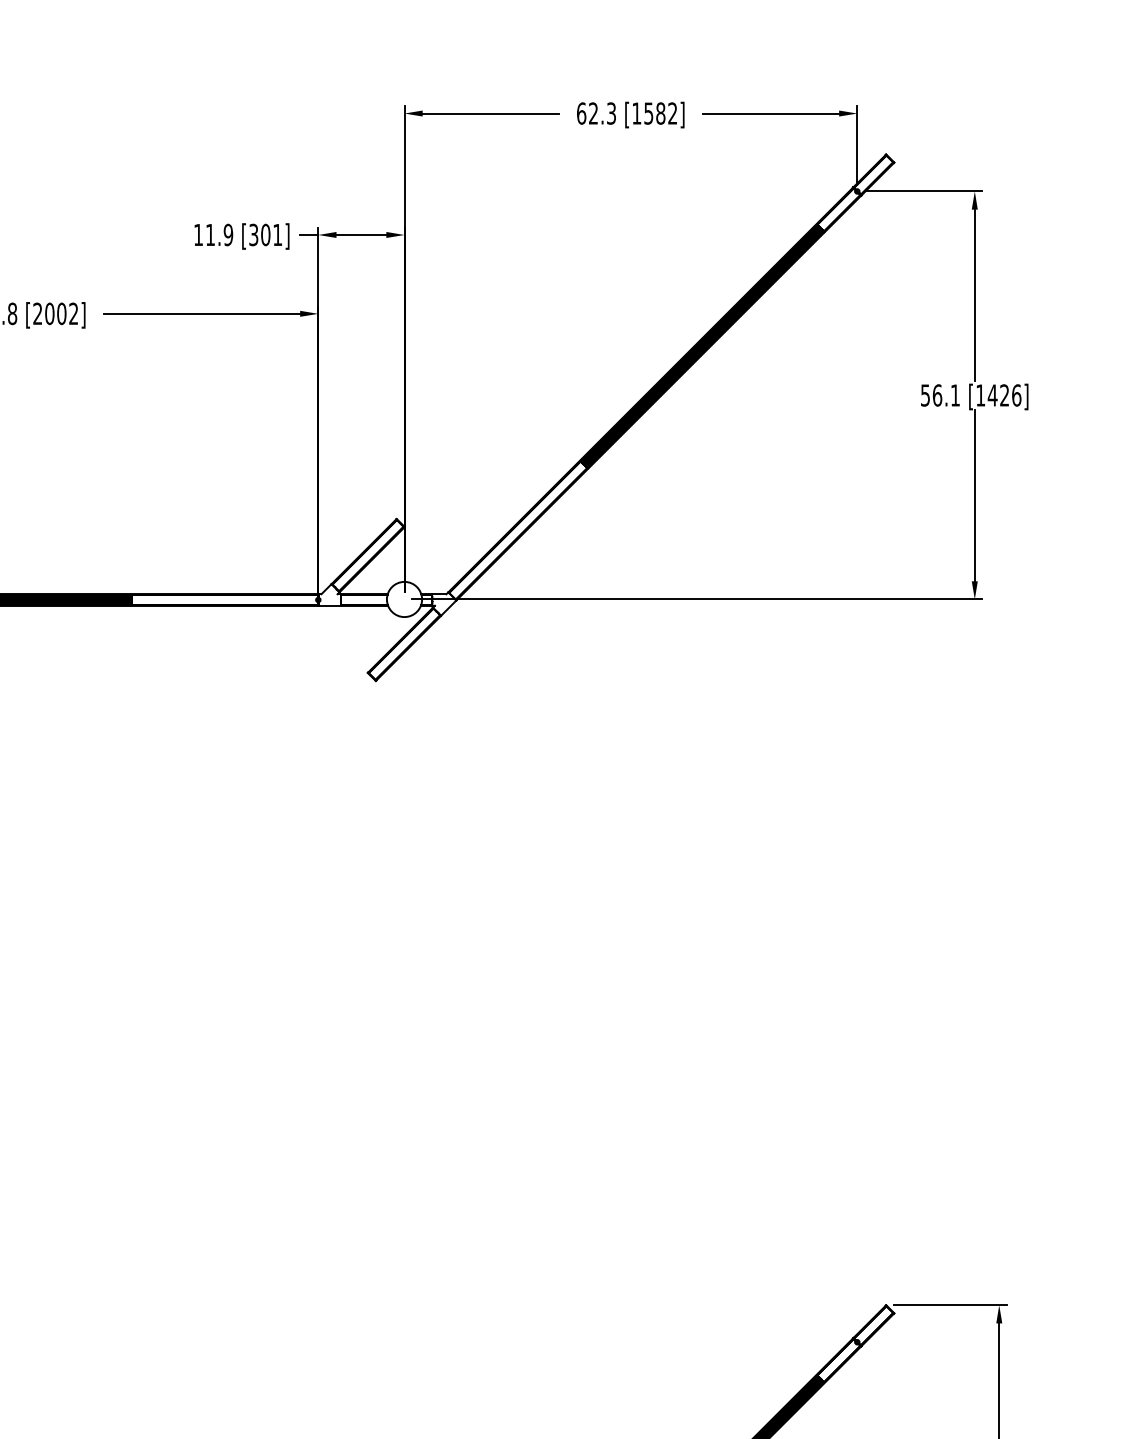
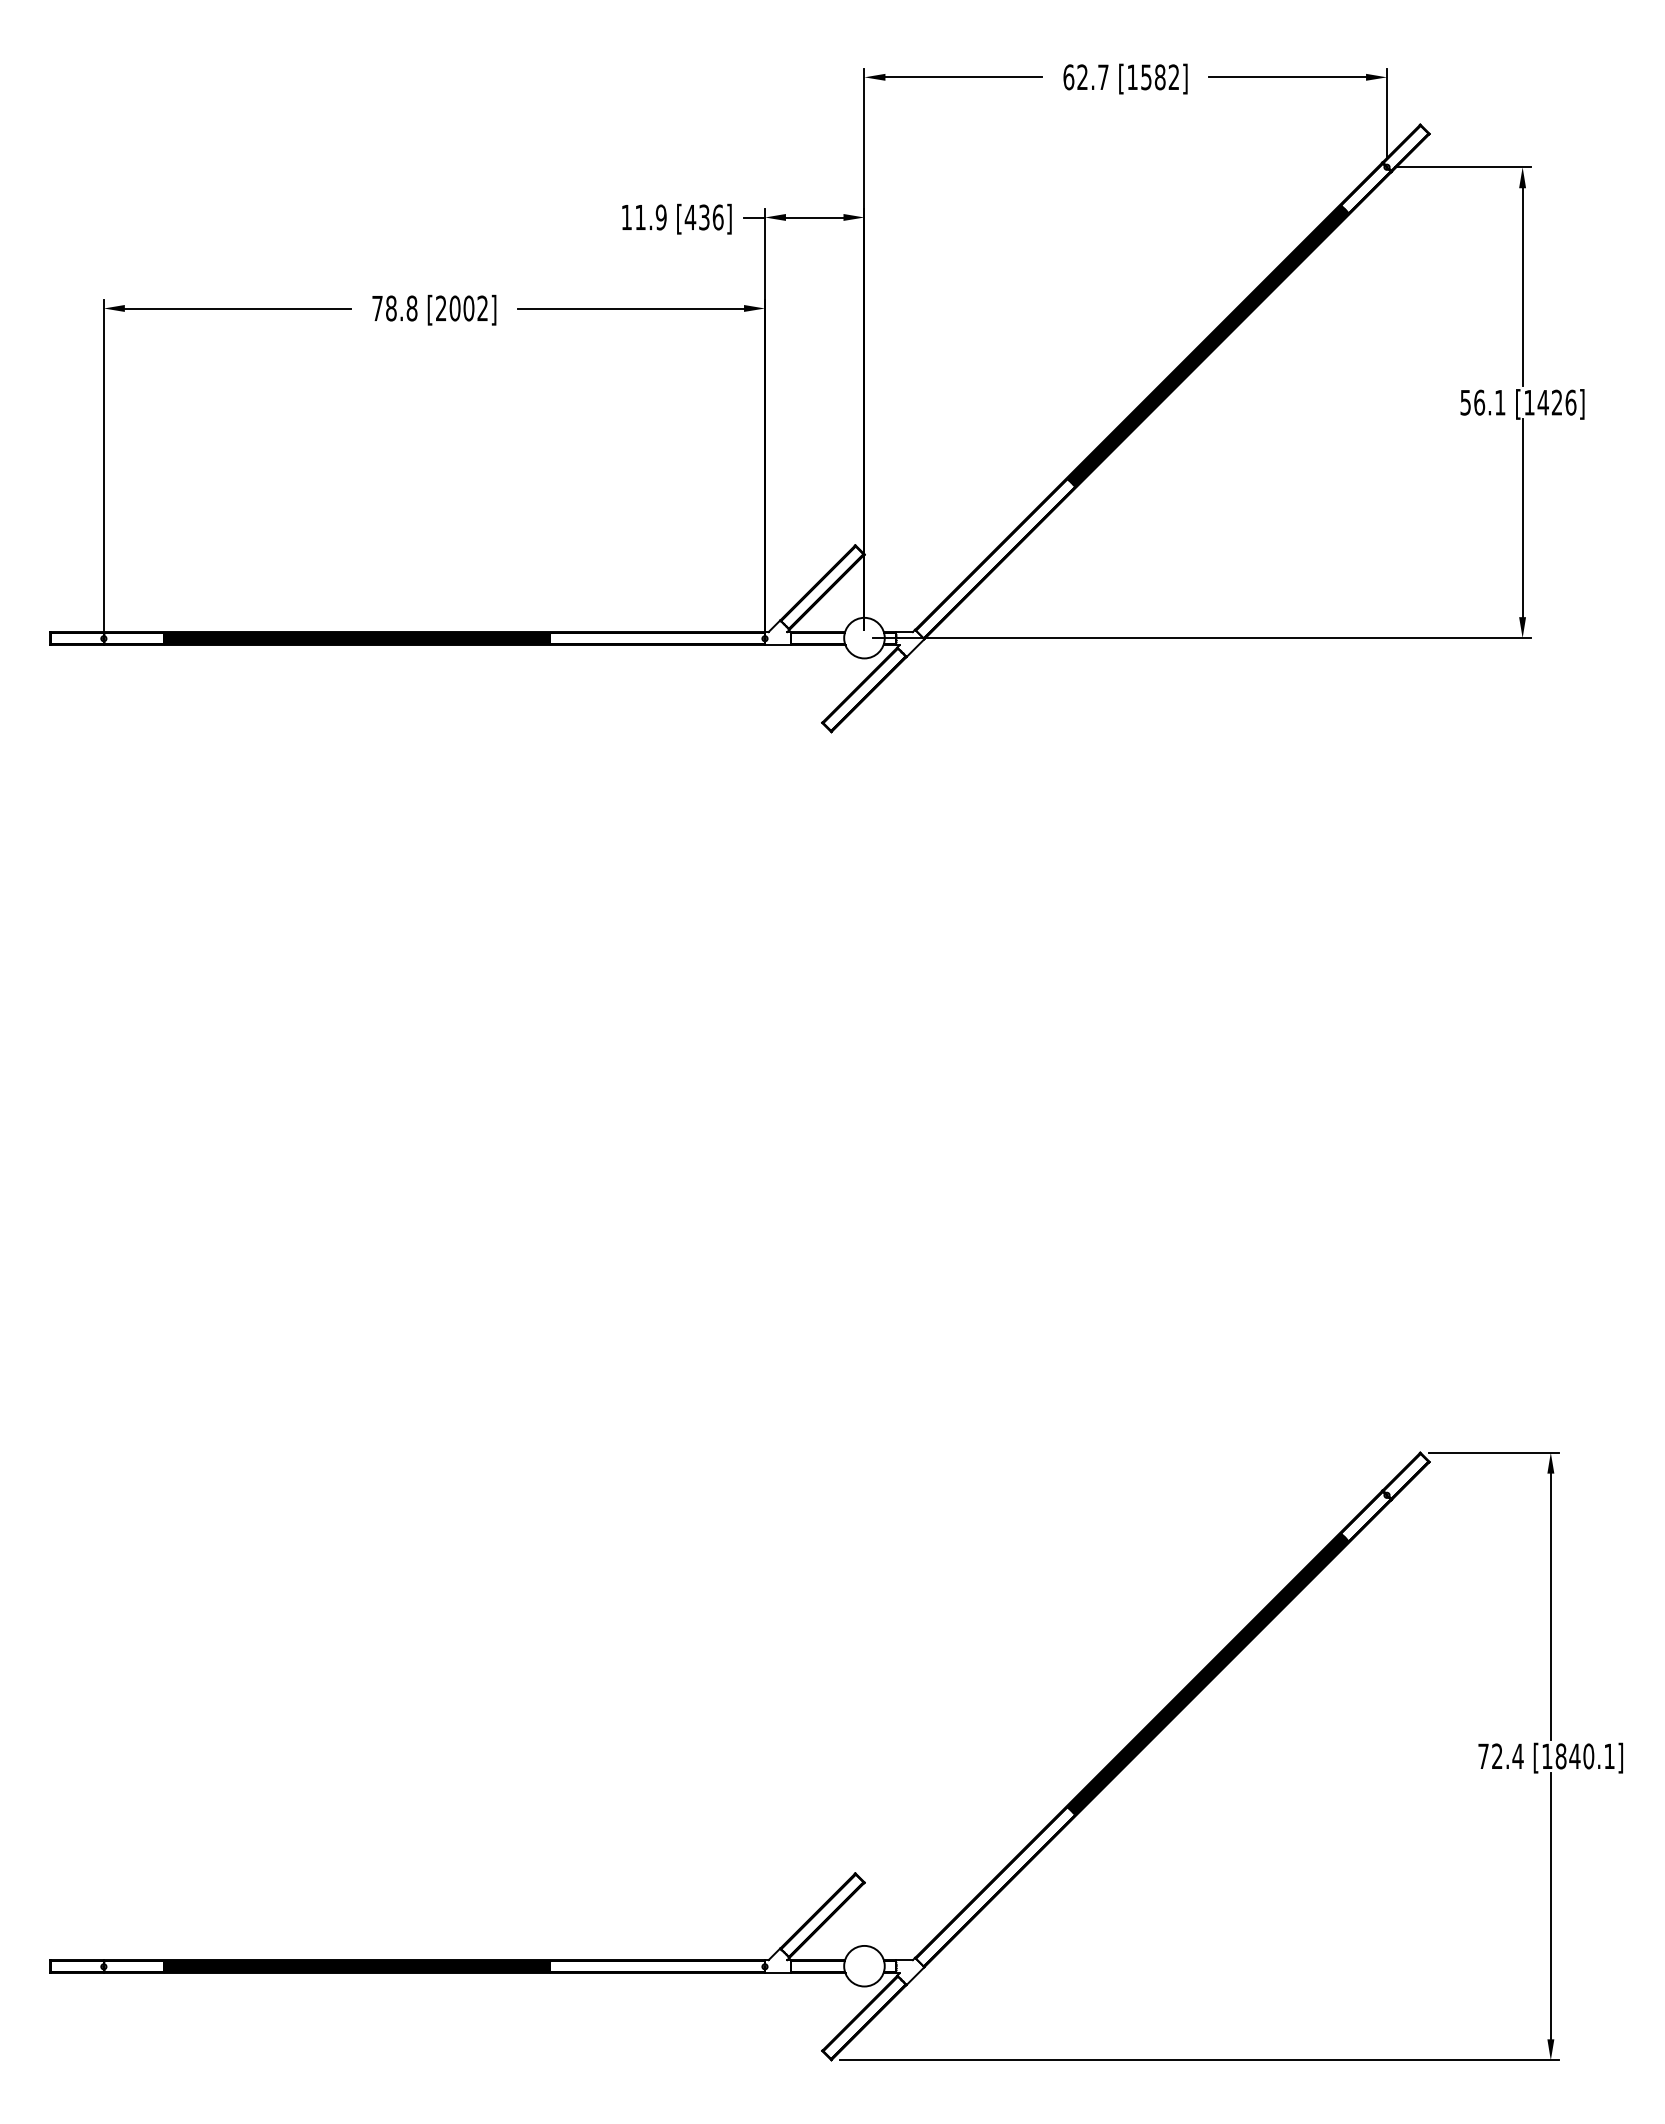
text: (611, 113) -> (1103, 77), 62.3 -> 62.7
text: (265, 235) -> (703, 217), [301] -> [436]

